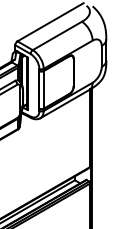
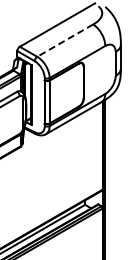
line: (56, 35) -> (64, 40), solid -> dashed

